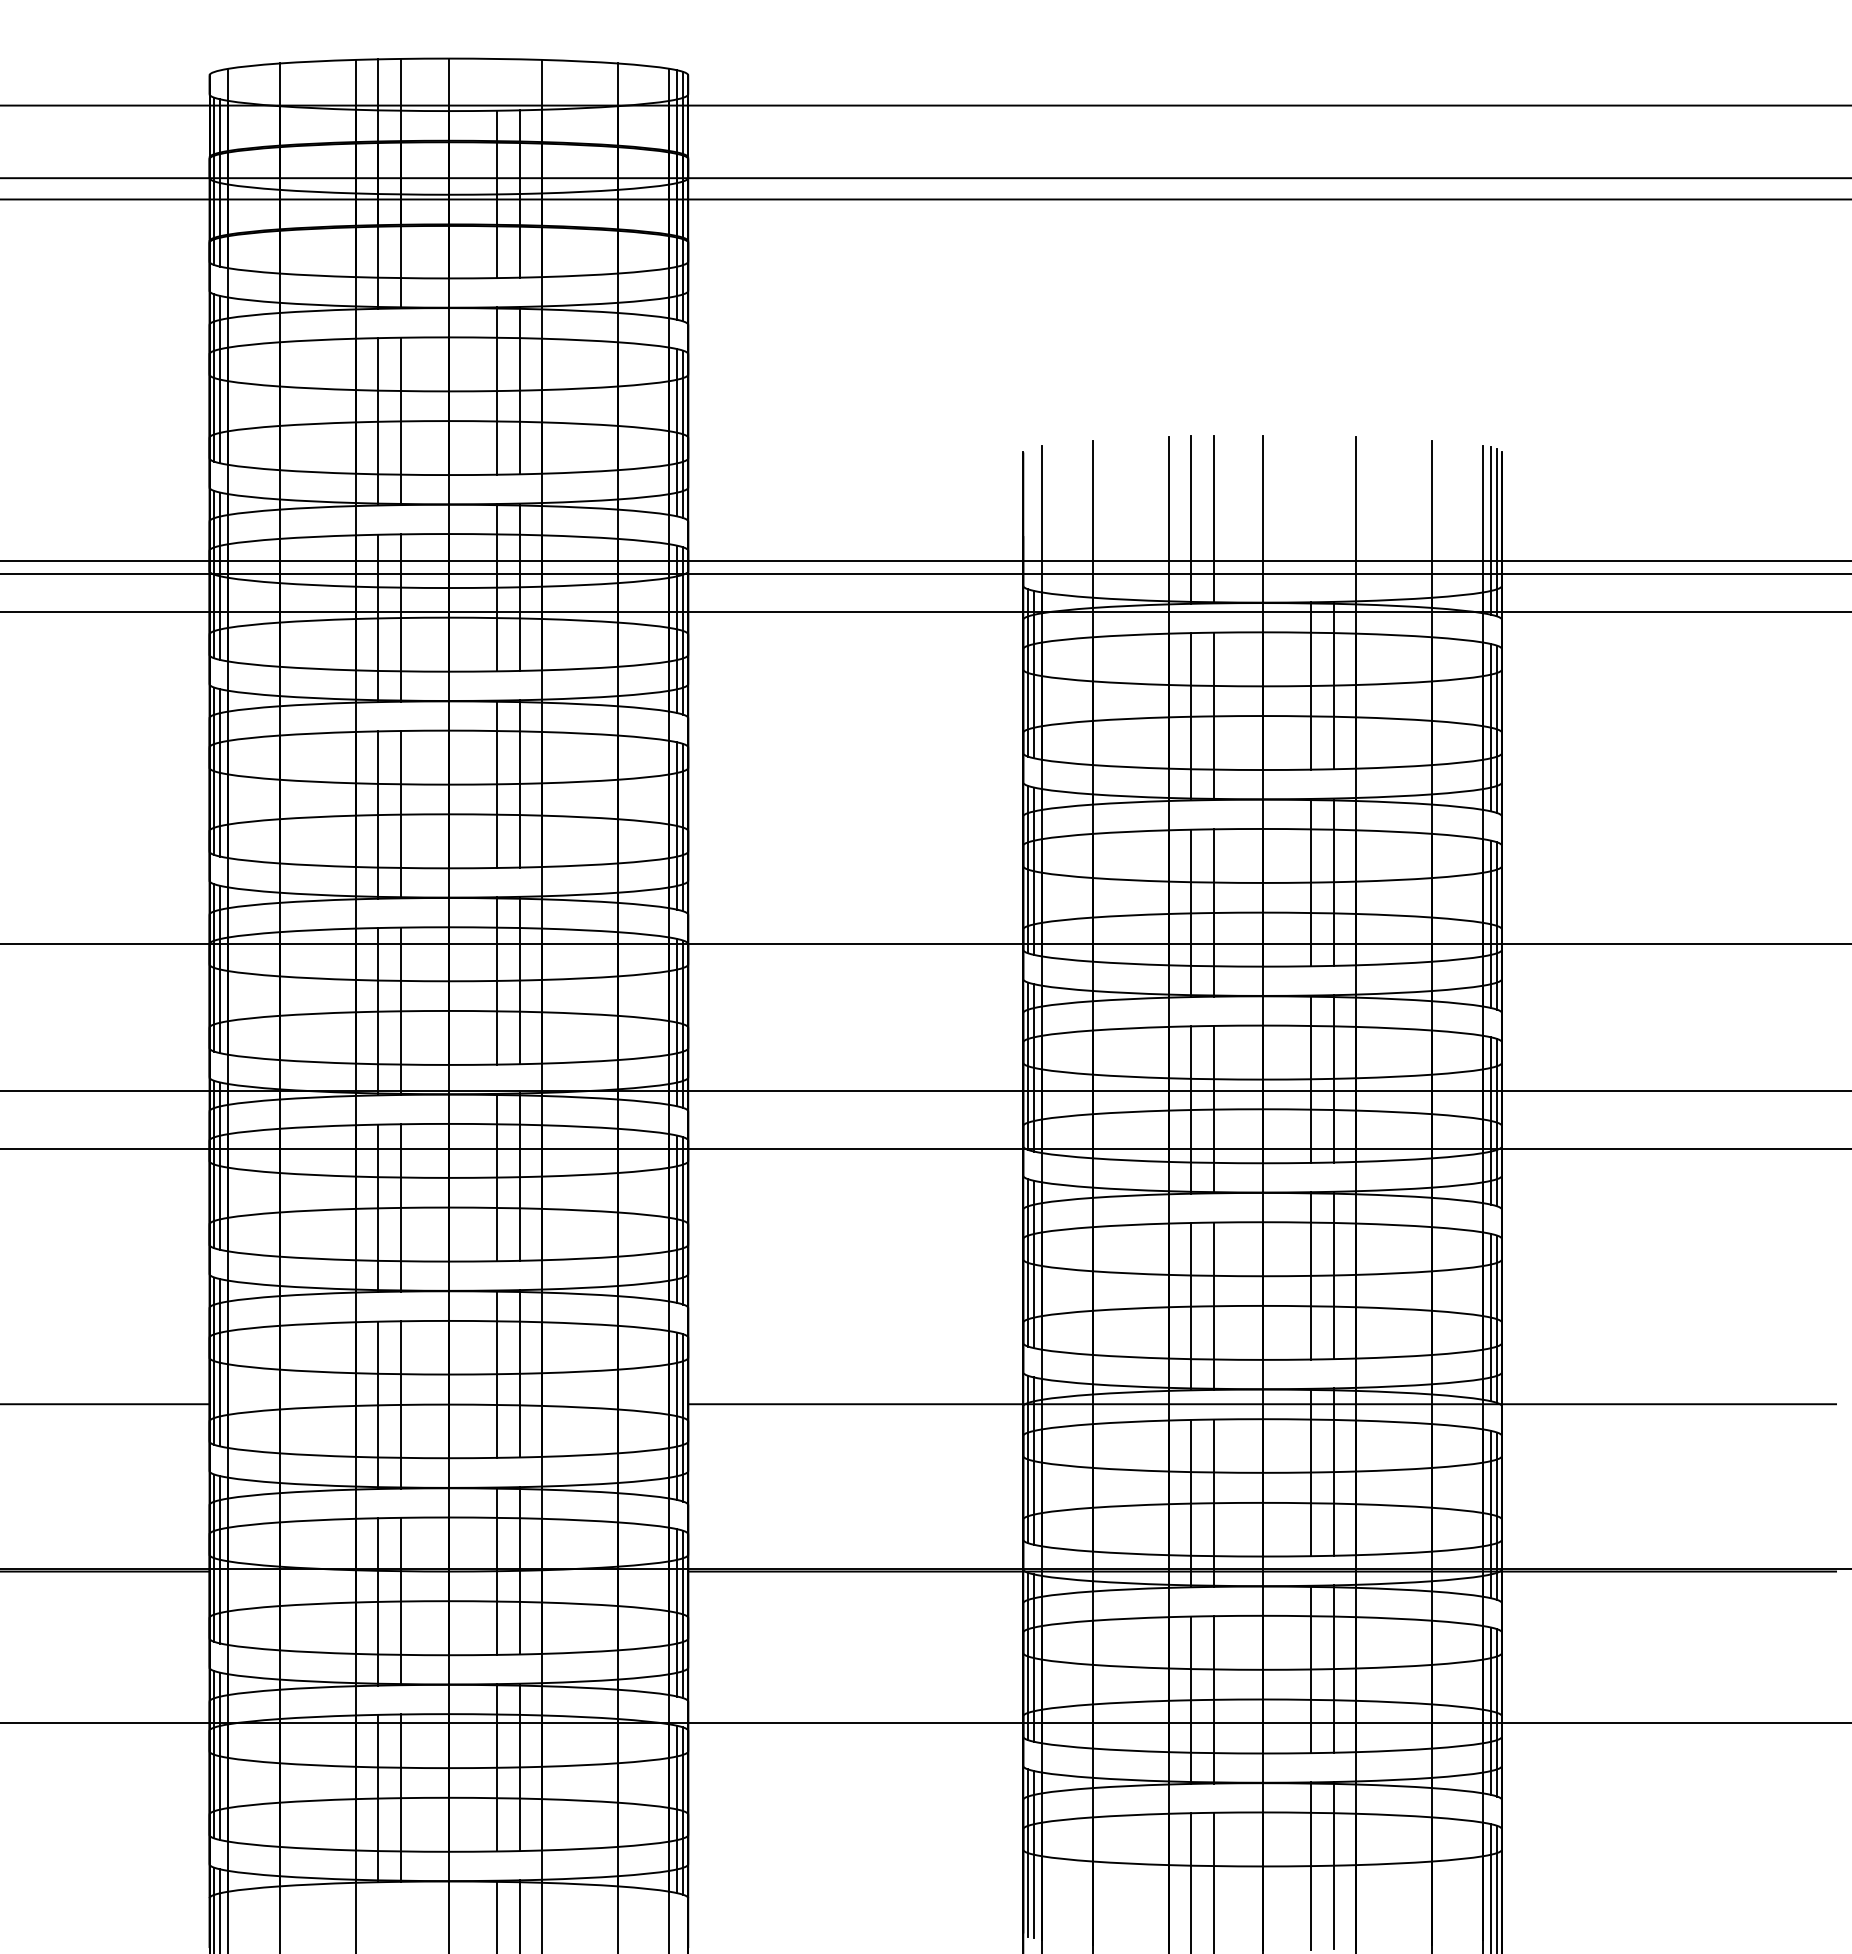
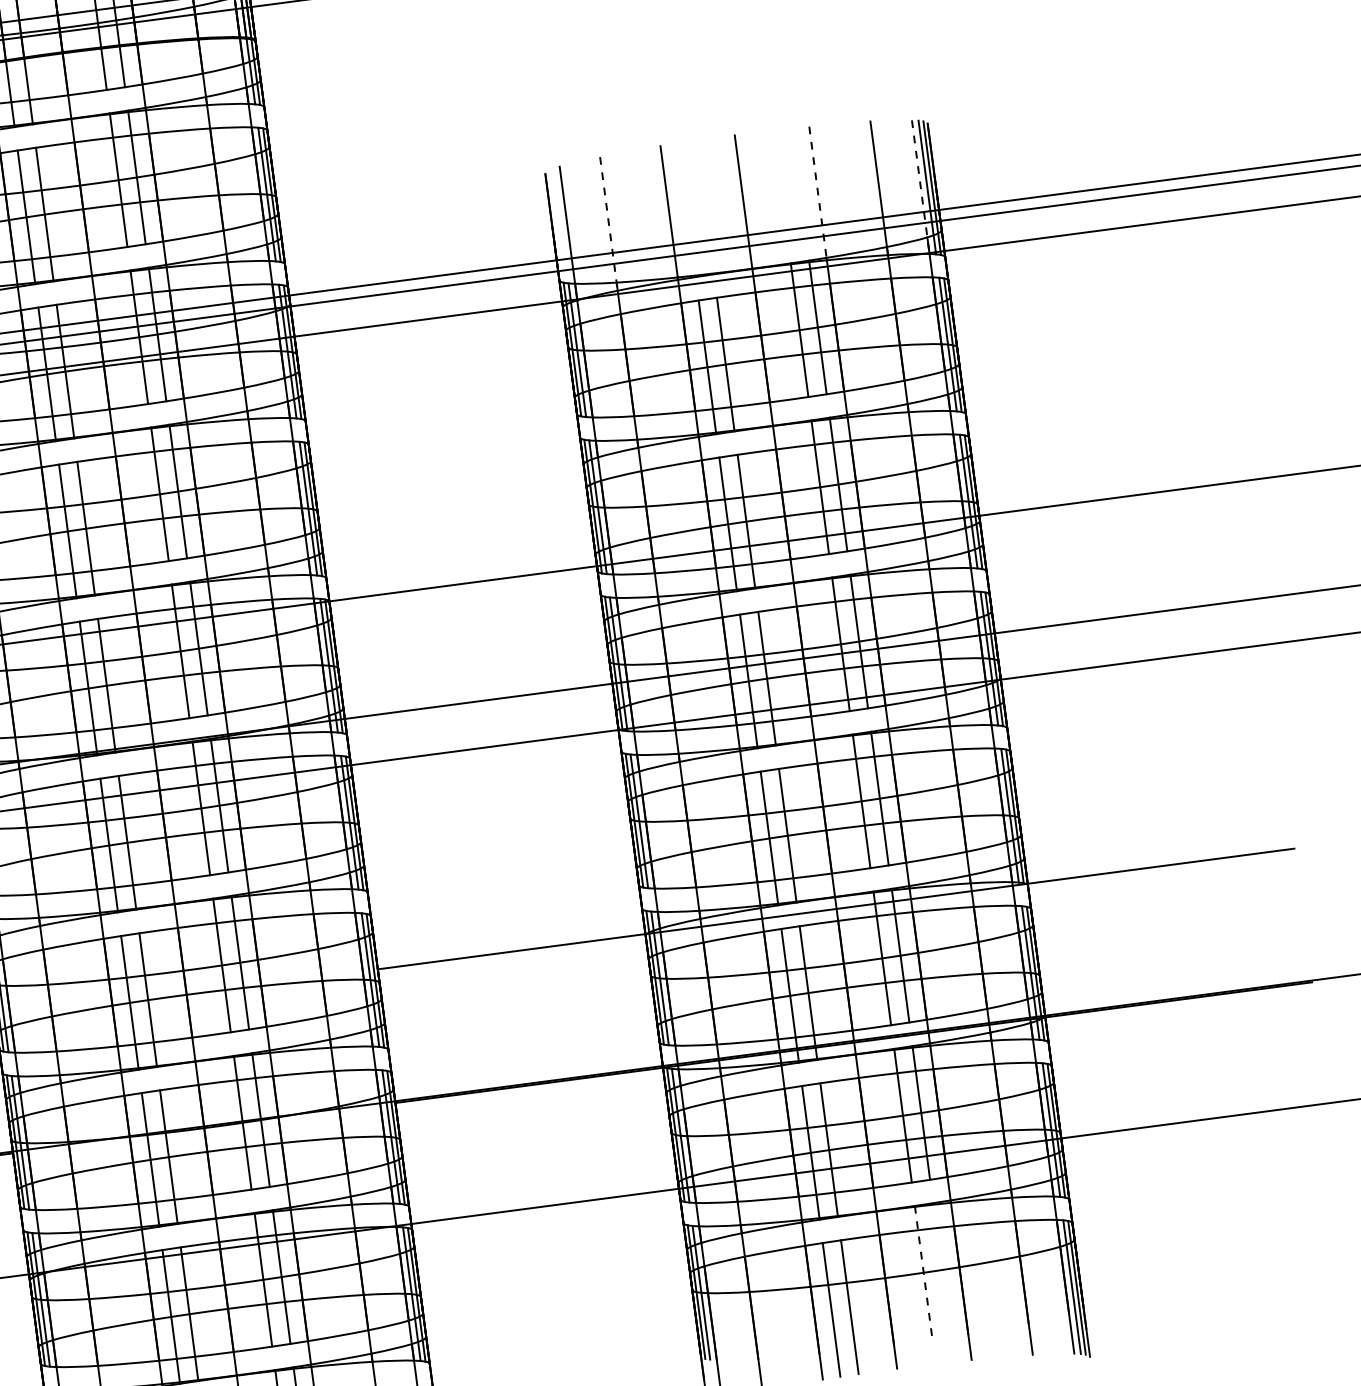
line: (1191, 519) -> (686, 209), removed
line: (1214, 519) -> (705, 207), removed
line: (1355, 520) -> (817, 193), solid -> dashed
line: (1093, 524) -> (609, 224), solid -> dashed
line: (1483, 529) -> (921, 187), solid -> dashed
line: (1333, 1865) -> (941, 1269), removed
line: (1310, 1866) -> (923, 1273), solid -> dashed

